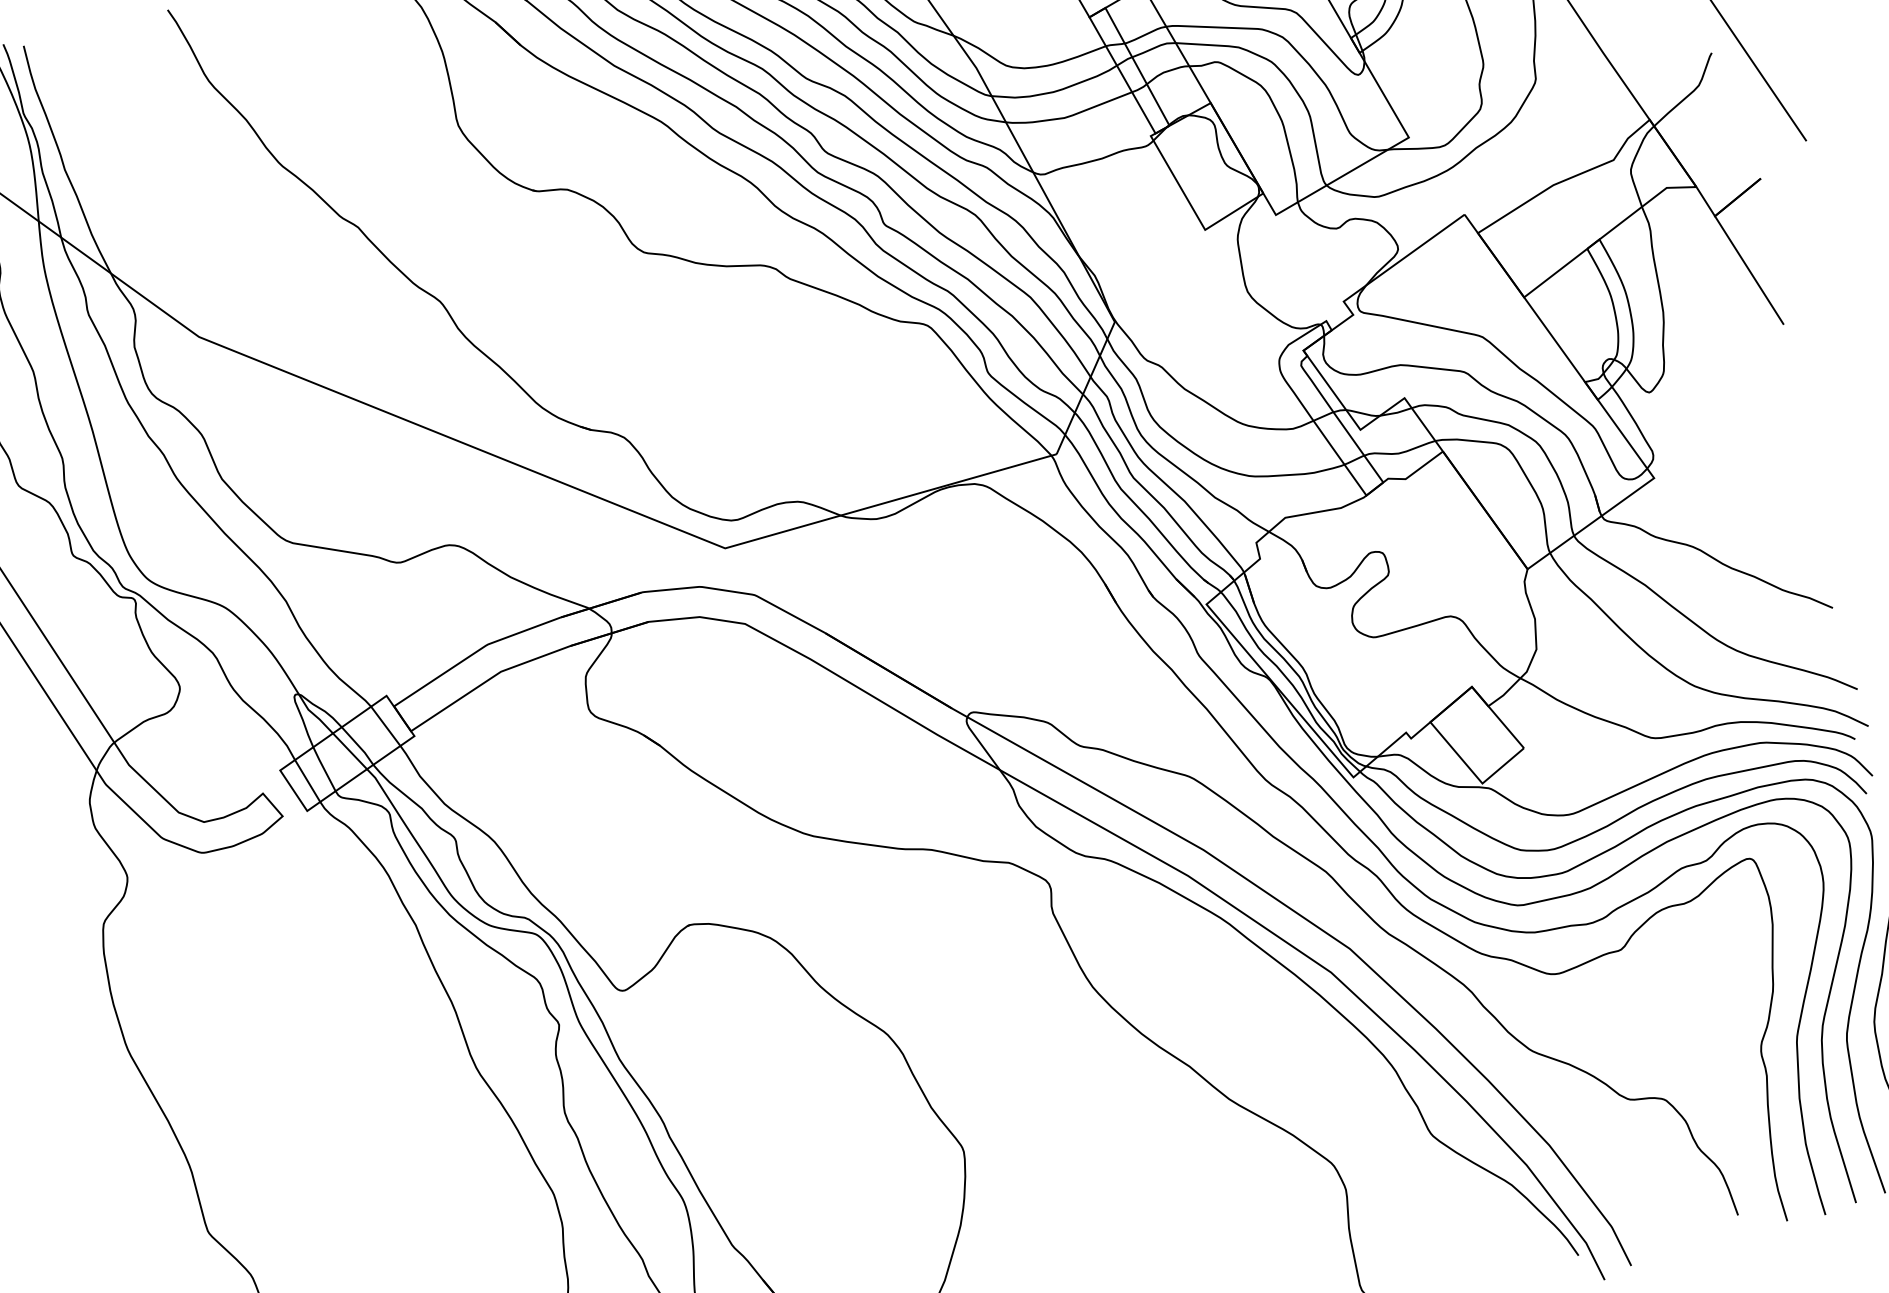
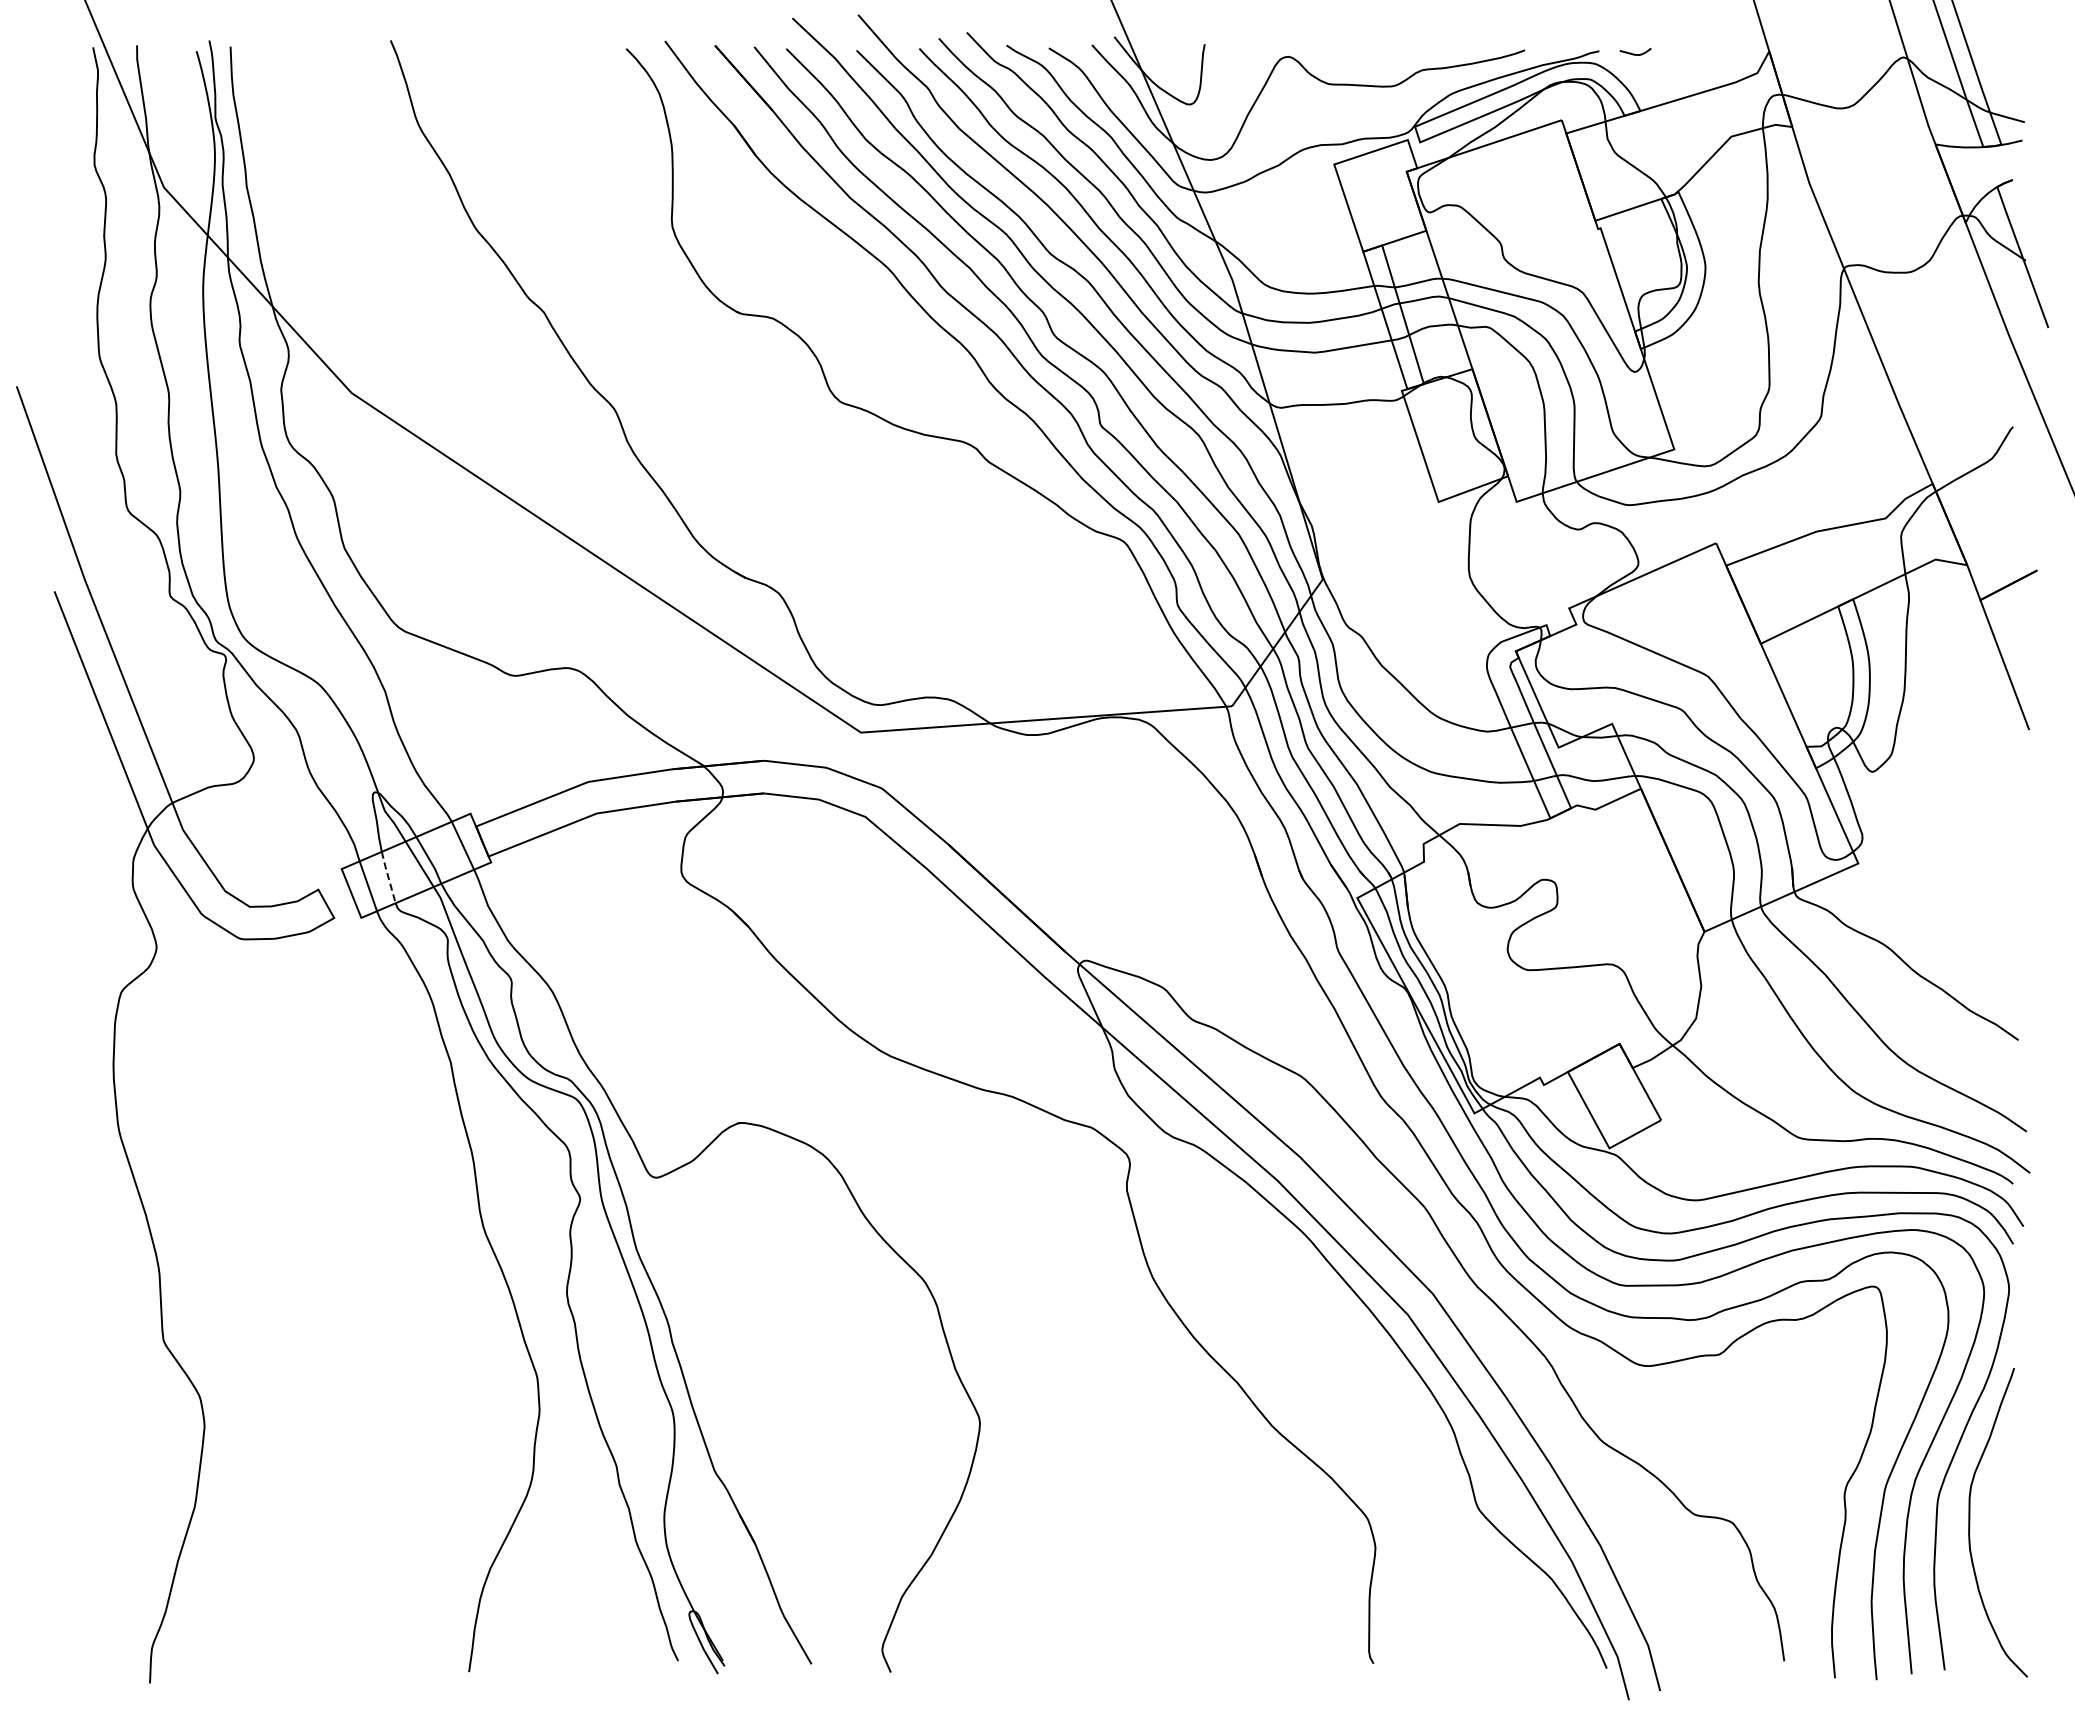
line: (324, 769) -> (388, 877), solid -> dashed

